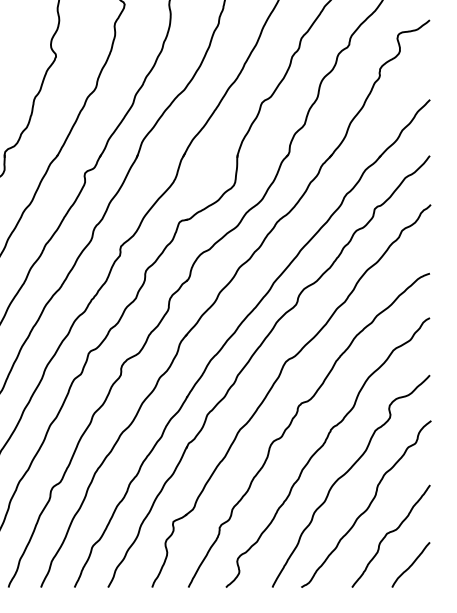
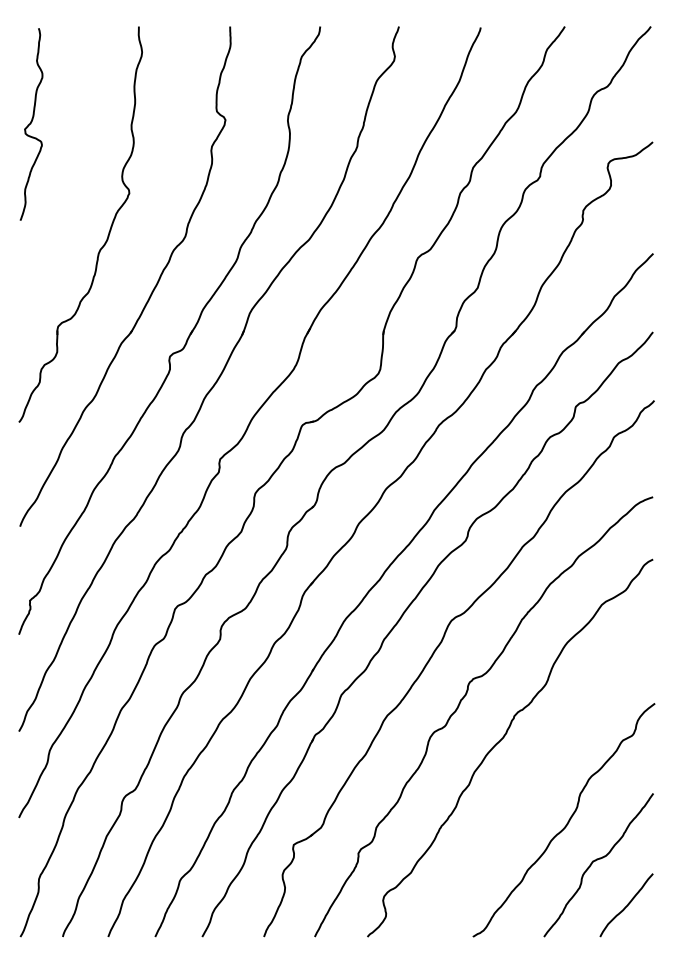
curve: (344, 475) -> (533, 779), removed

